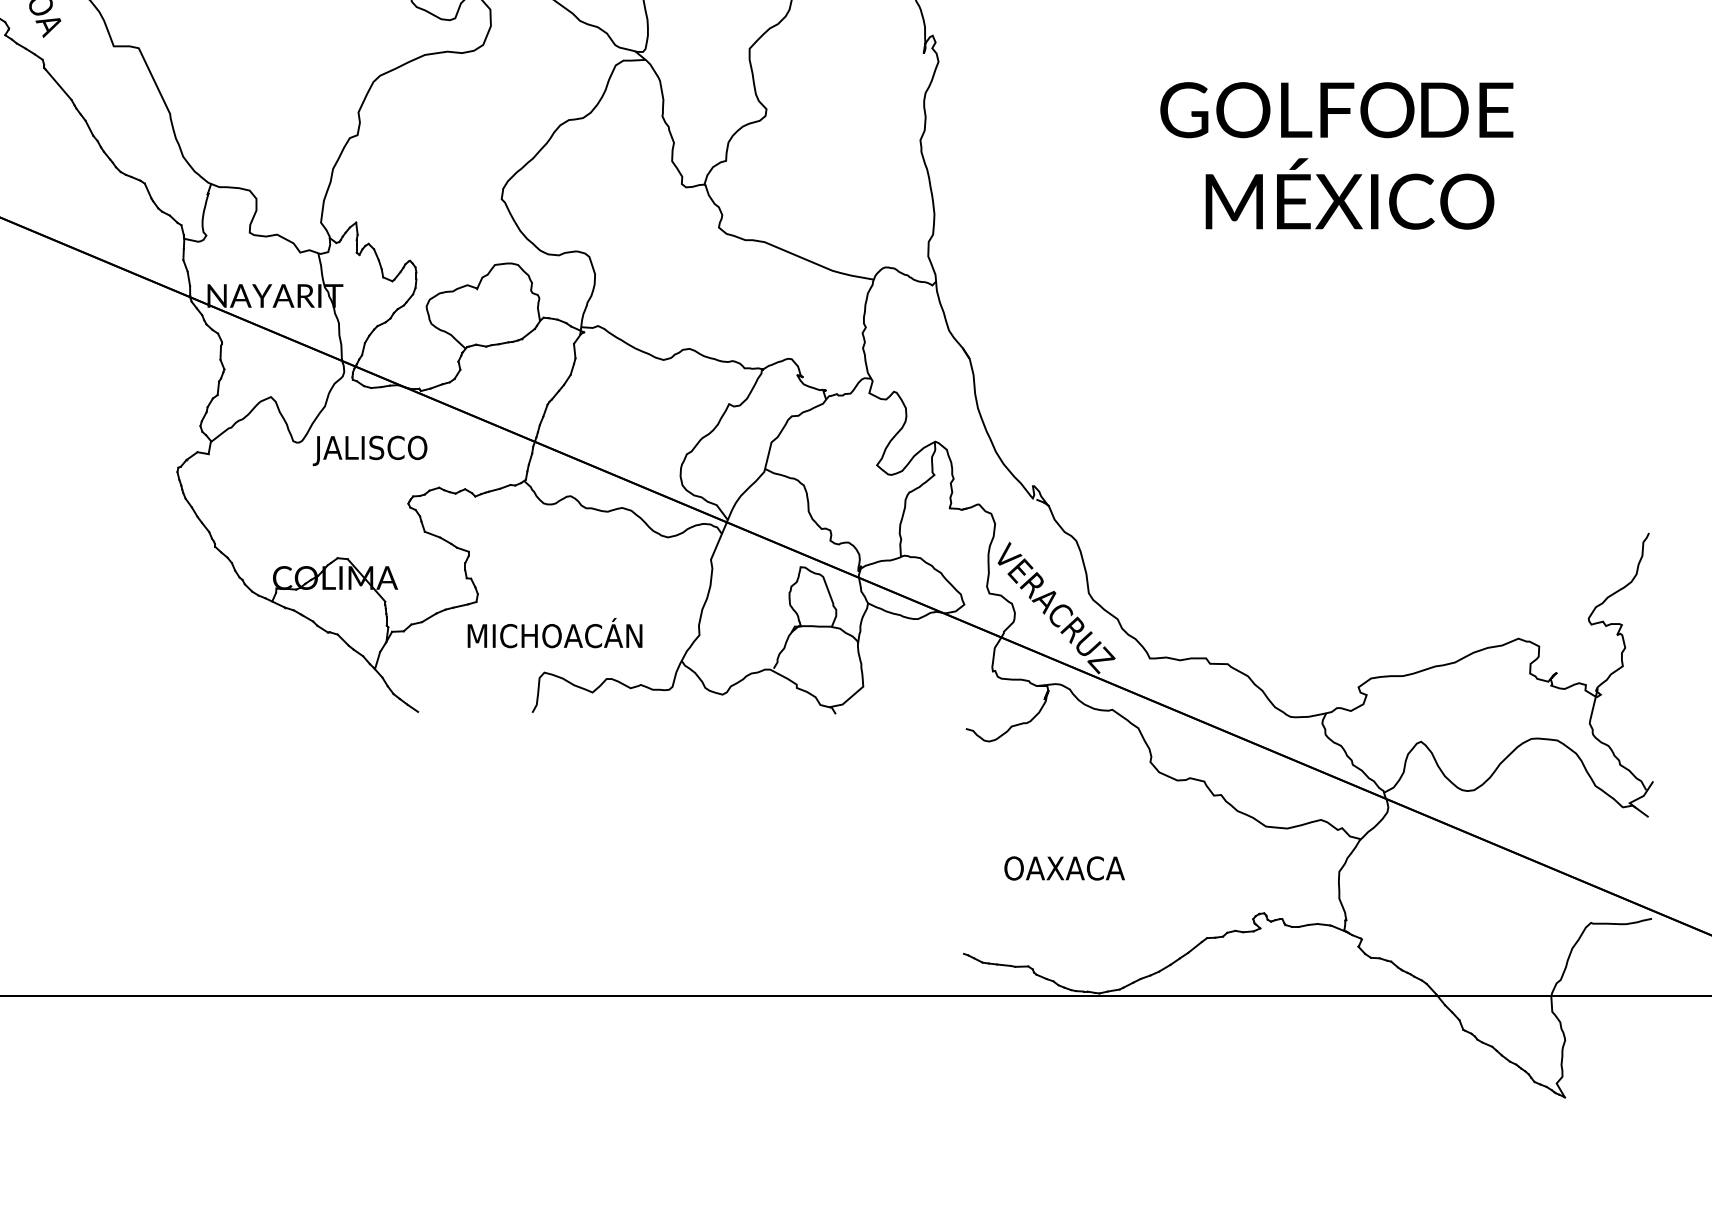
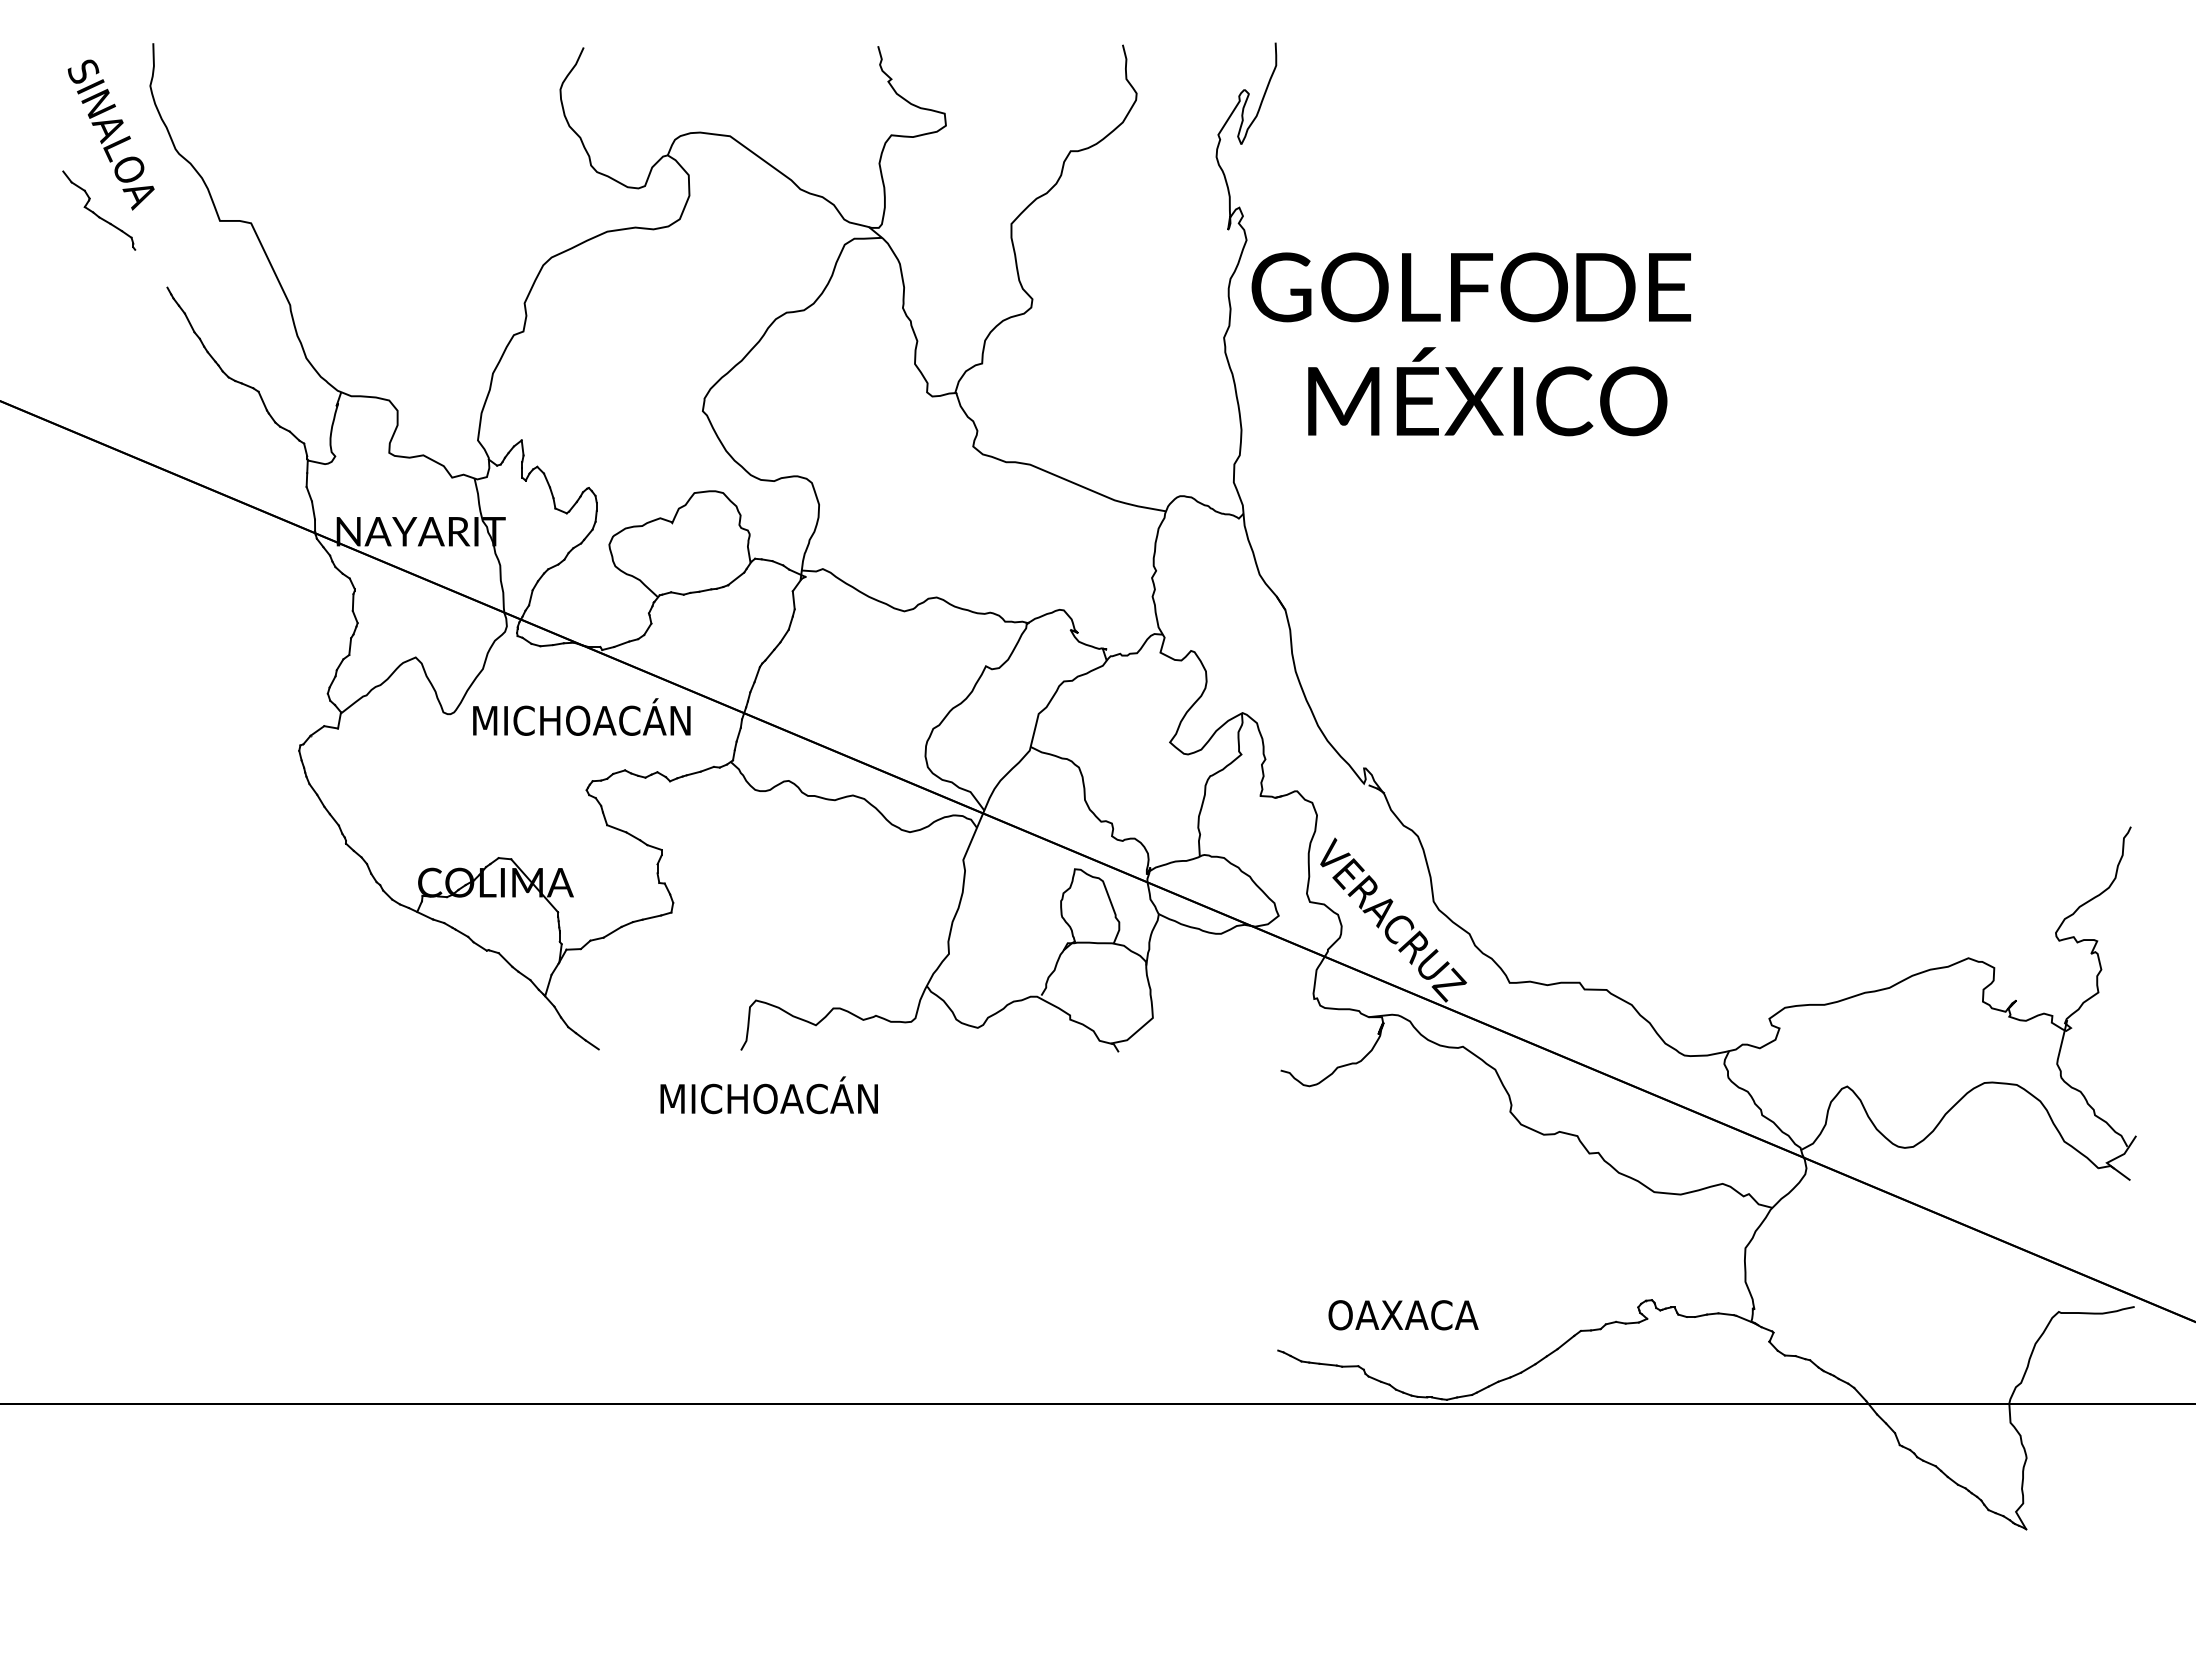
line: (58, 84) -> (151, 268), removed
text: (1336, 156) -> (1471, 344), moved
text: (401, 447) -> (578, 720), JALISCO -> MICHOACÁN
text: (554, 633) -> (768, 1095), moved
text: (1064, 868) -> (1403, 1315), moved

